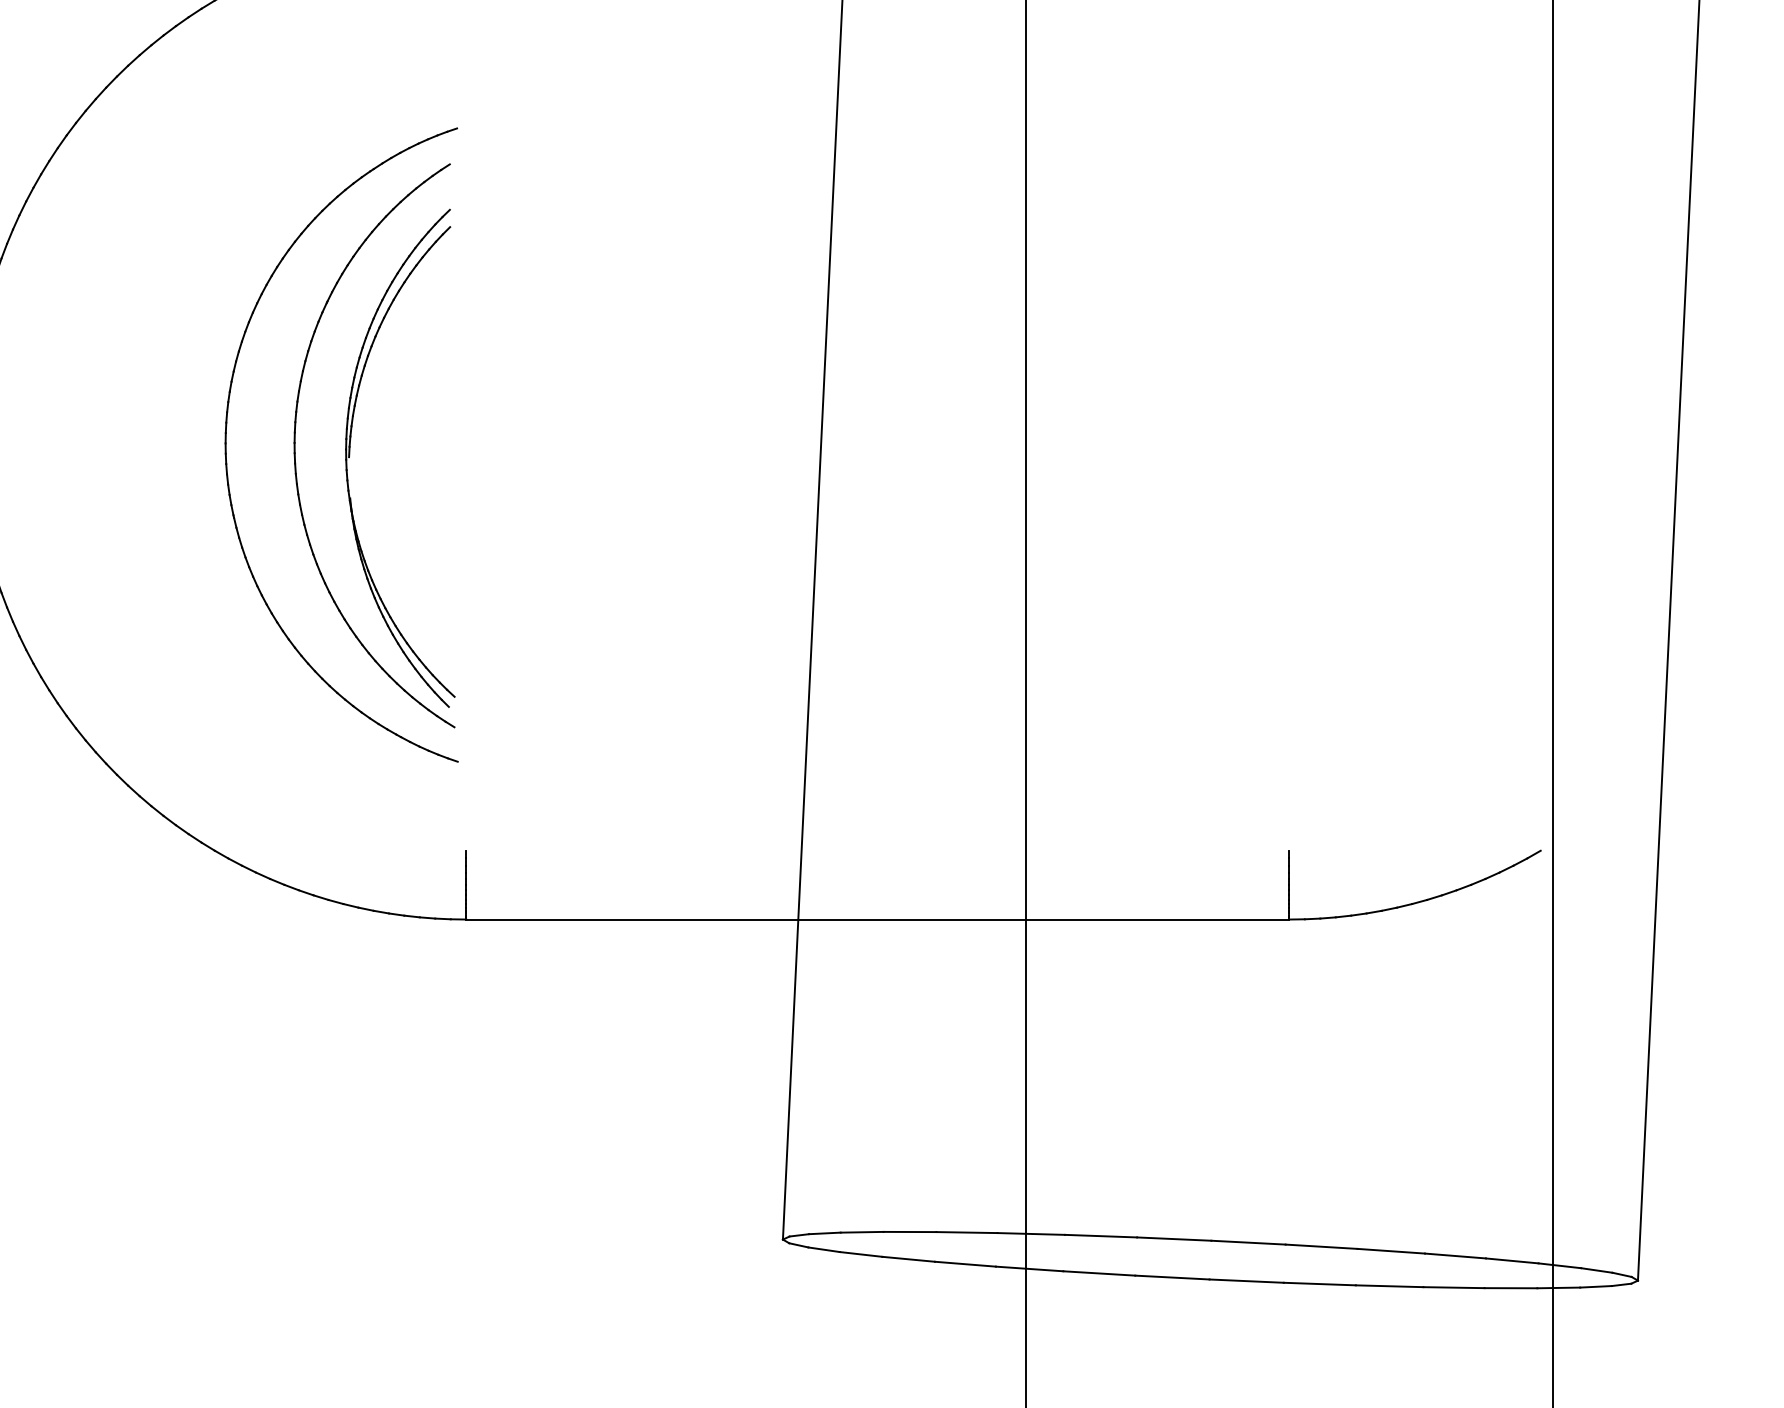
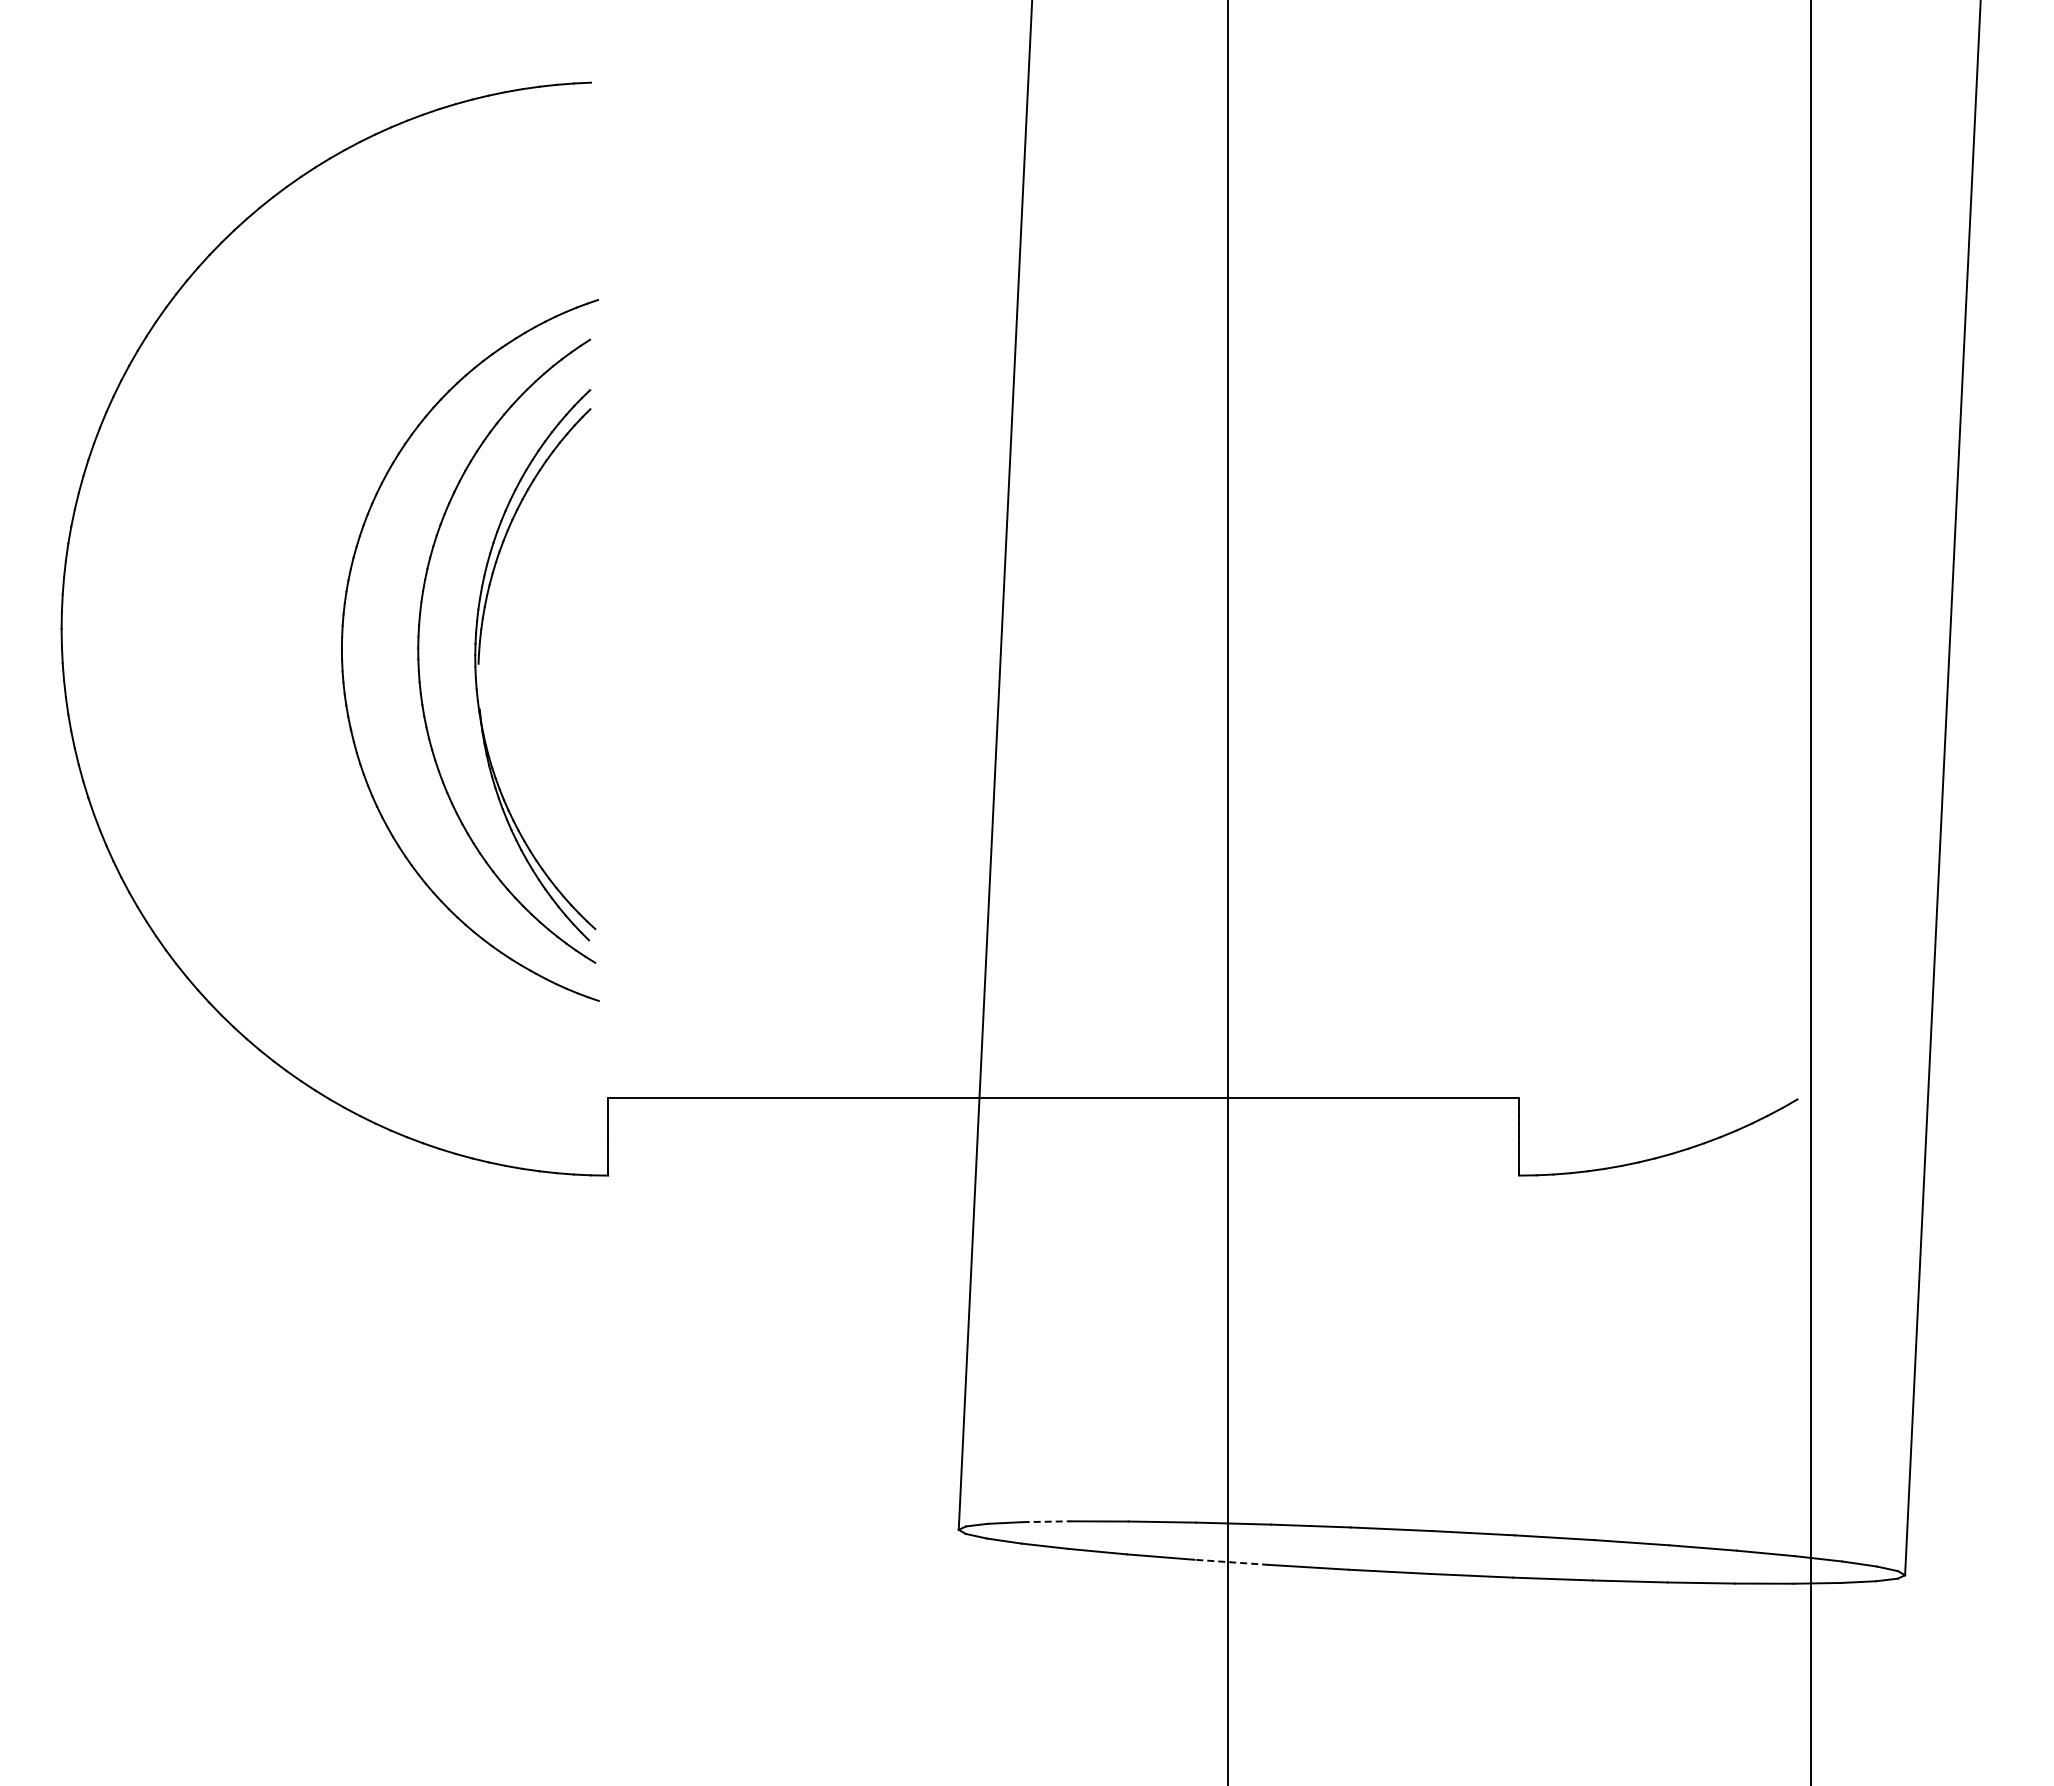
line: (877, 919) -> (1063, 1097), moved
line: (862, 1232) -> (1046, 1521), solid -> dashed
line: (1029, 1269) -> (1231, 1562), solid -> dashed

